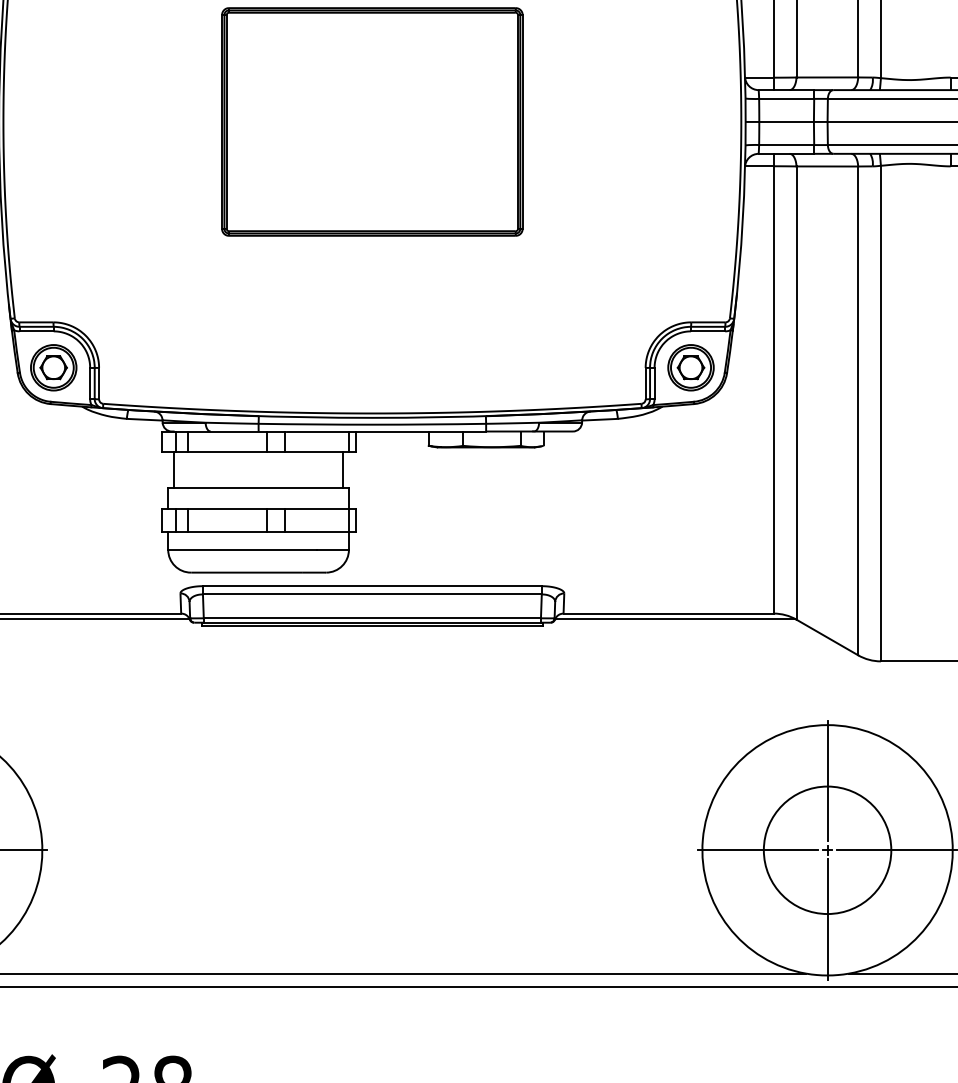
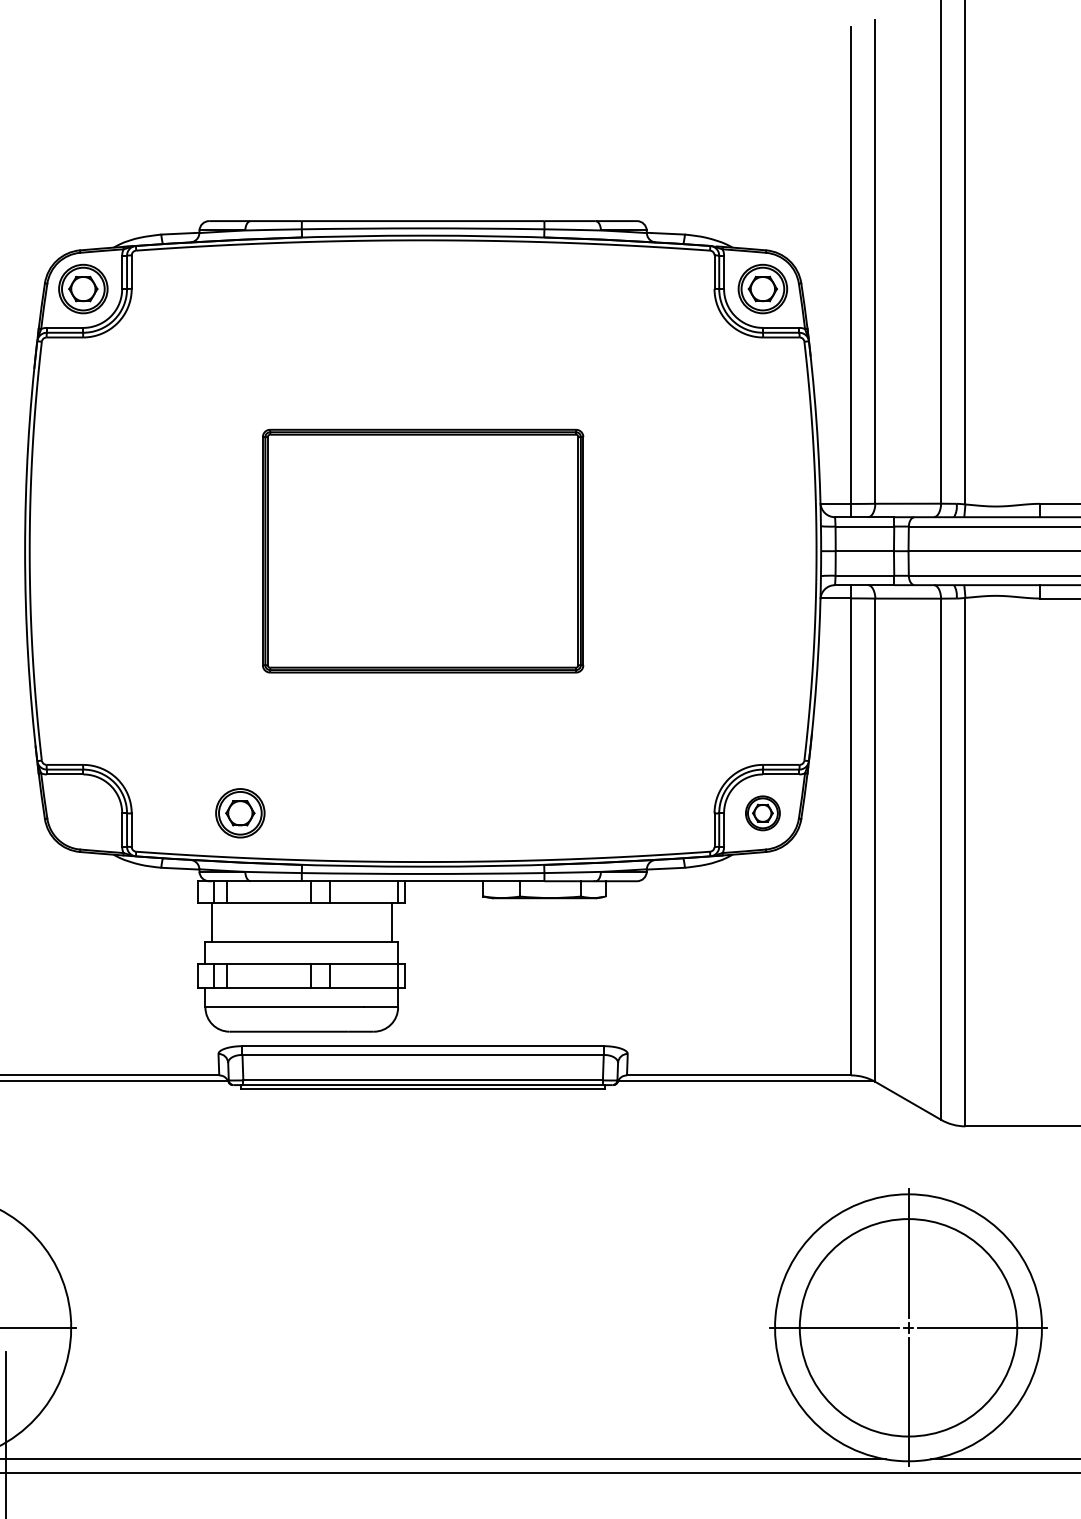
part: (53, 367) -> (240, 813), moved
part: (690, 367) -> (762, 813), size x0.7
circle: (827, 850) -> (908, 1327), size x1.6

